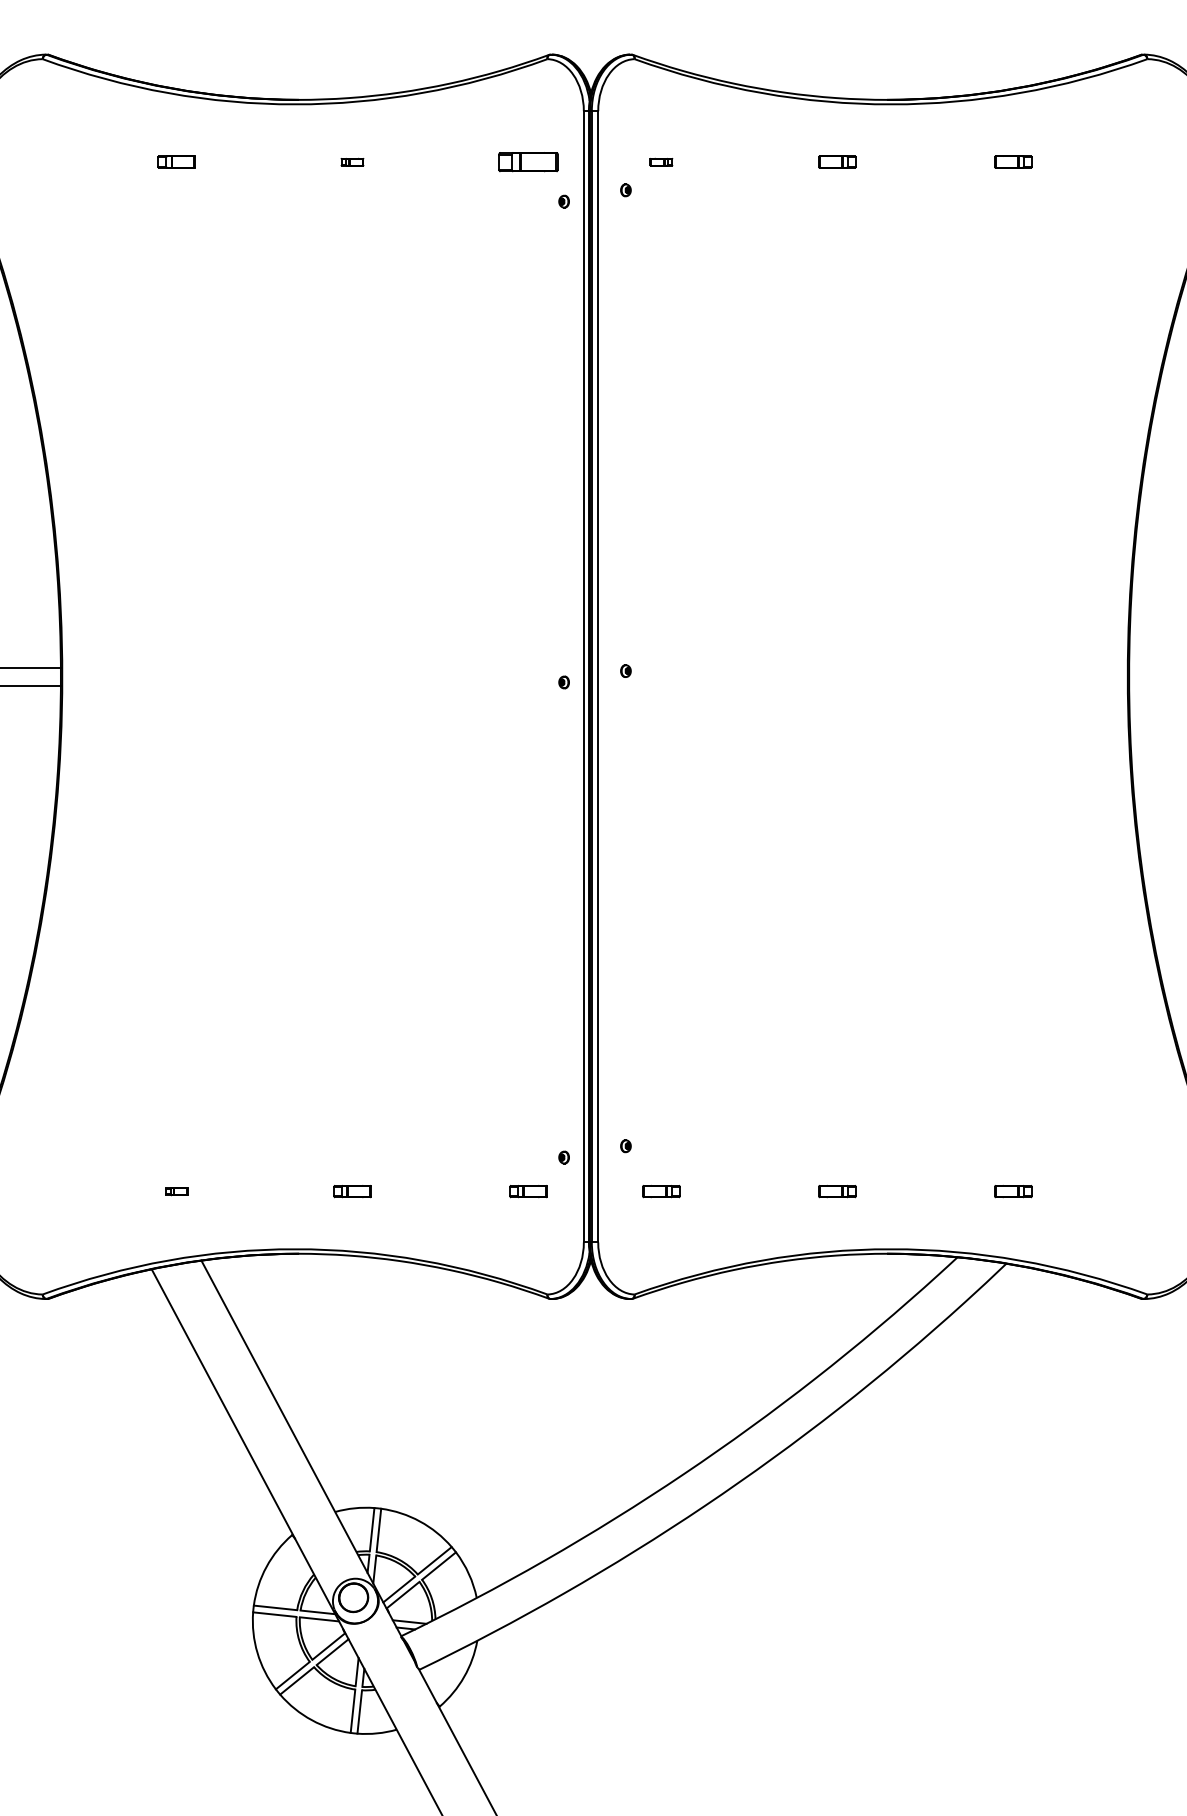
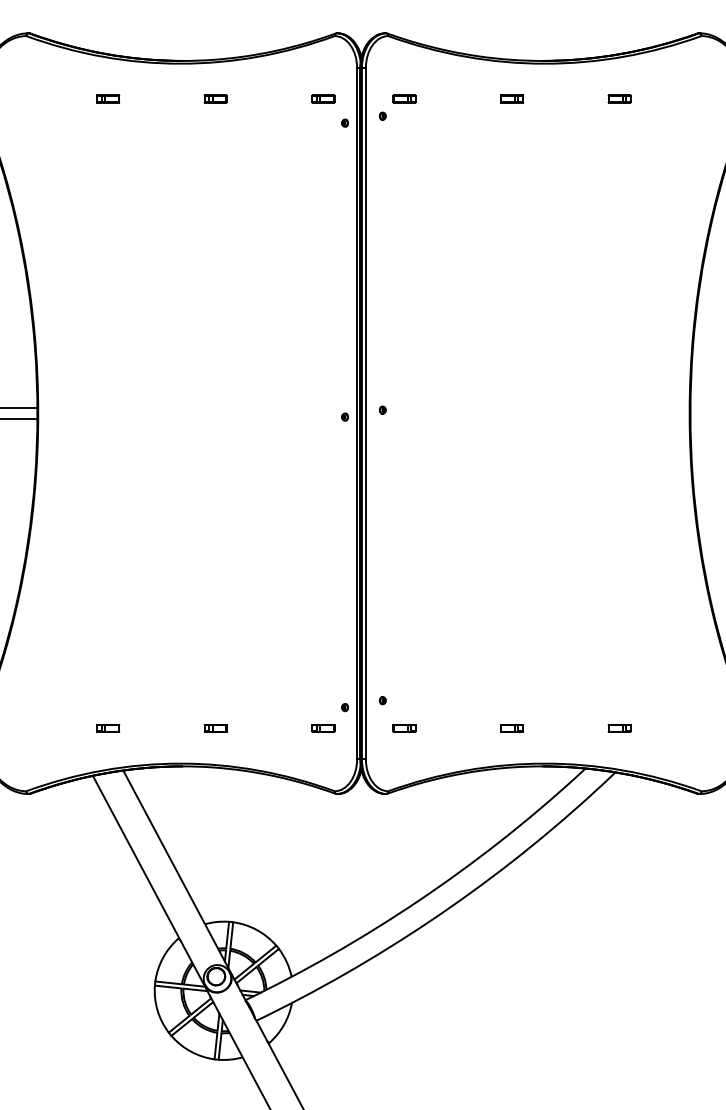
part: (352, 161) -> (215, 98), size x1.67
part: (528, 161) -> (323, 98), size x0.62
part: (661, 161) -> (404, 98), size x1.67
part: (177, 1191) -> (108, 728), size x1.67

